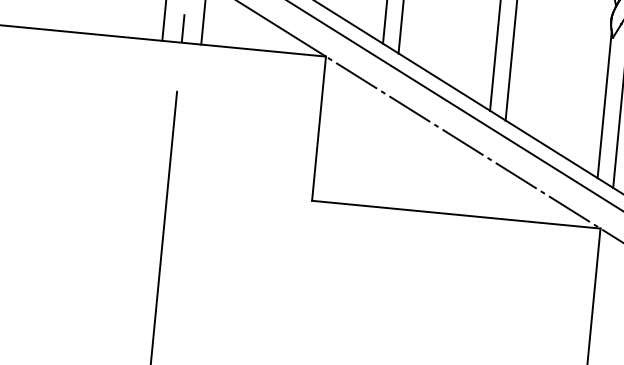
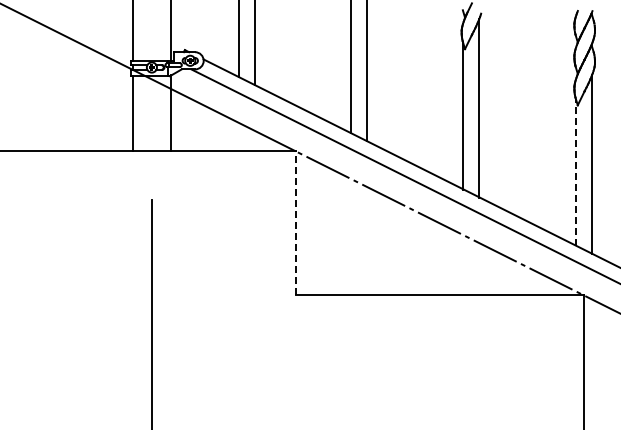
line: (182, 27) -> (151, 136), removed
line: (604, 103) -> (575, 171), solid -> dashed
line: (318, 128) -> (295, 223), solid -> dashed

